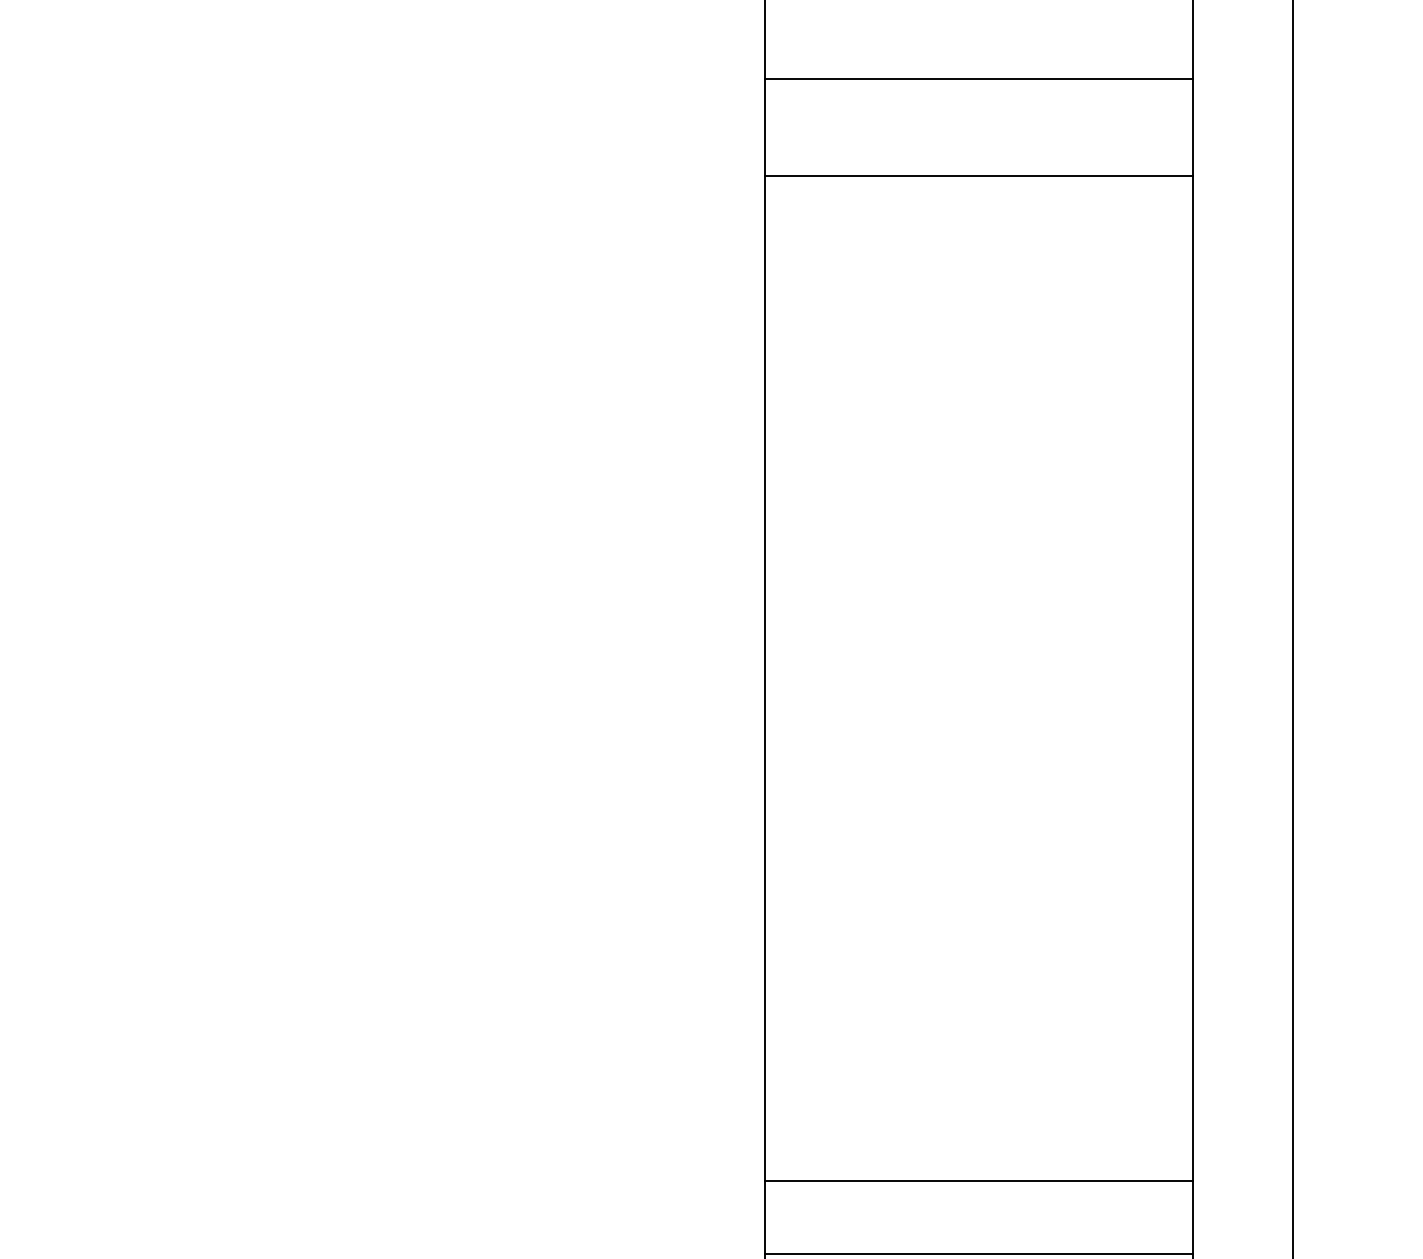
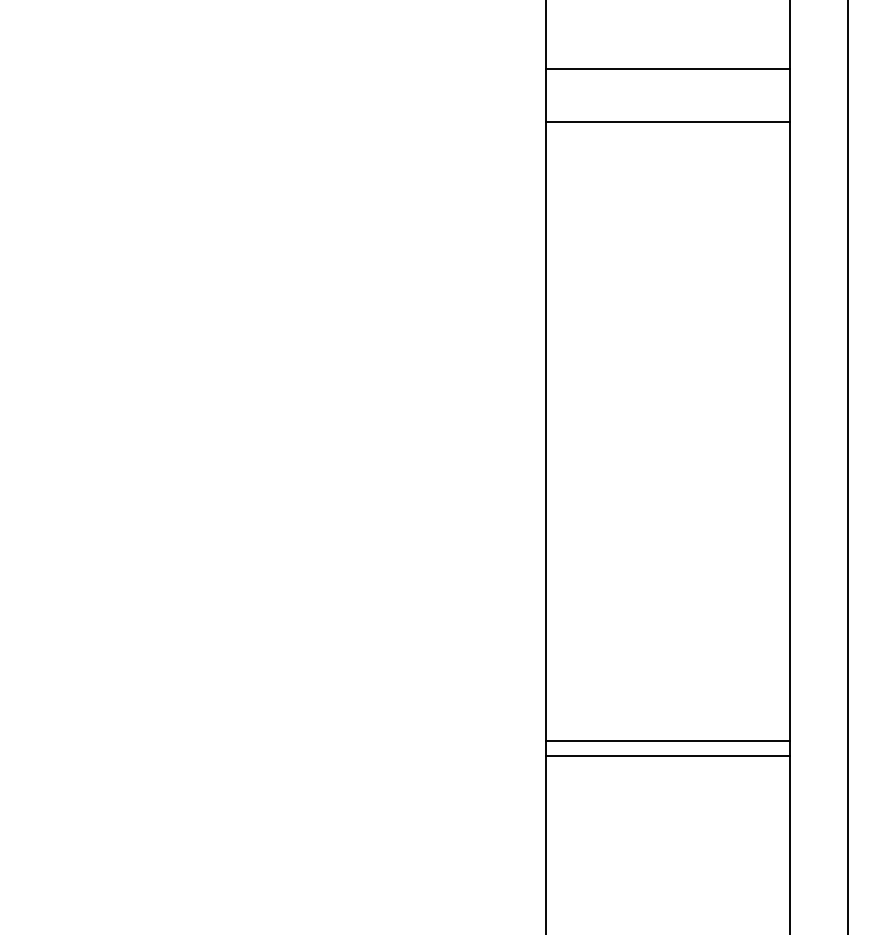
line: (977, 79) -> (667, 69), moved
line: (977, 175) -> (667, 122), moved
line: (977, 1181) -> (667, 756), moved
line: (977, 1253) -> (667, 740), moved

